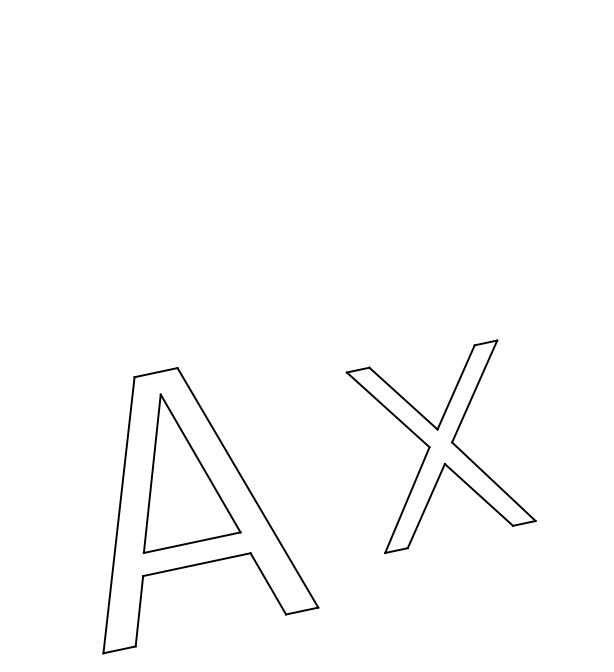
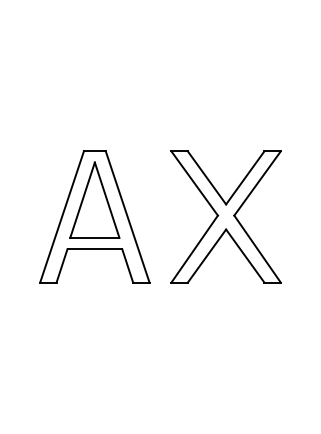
part: (439, 446) -> (225, 216), size x1.43

